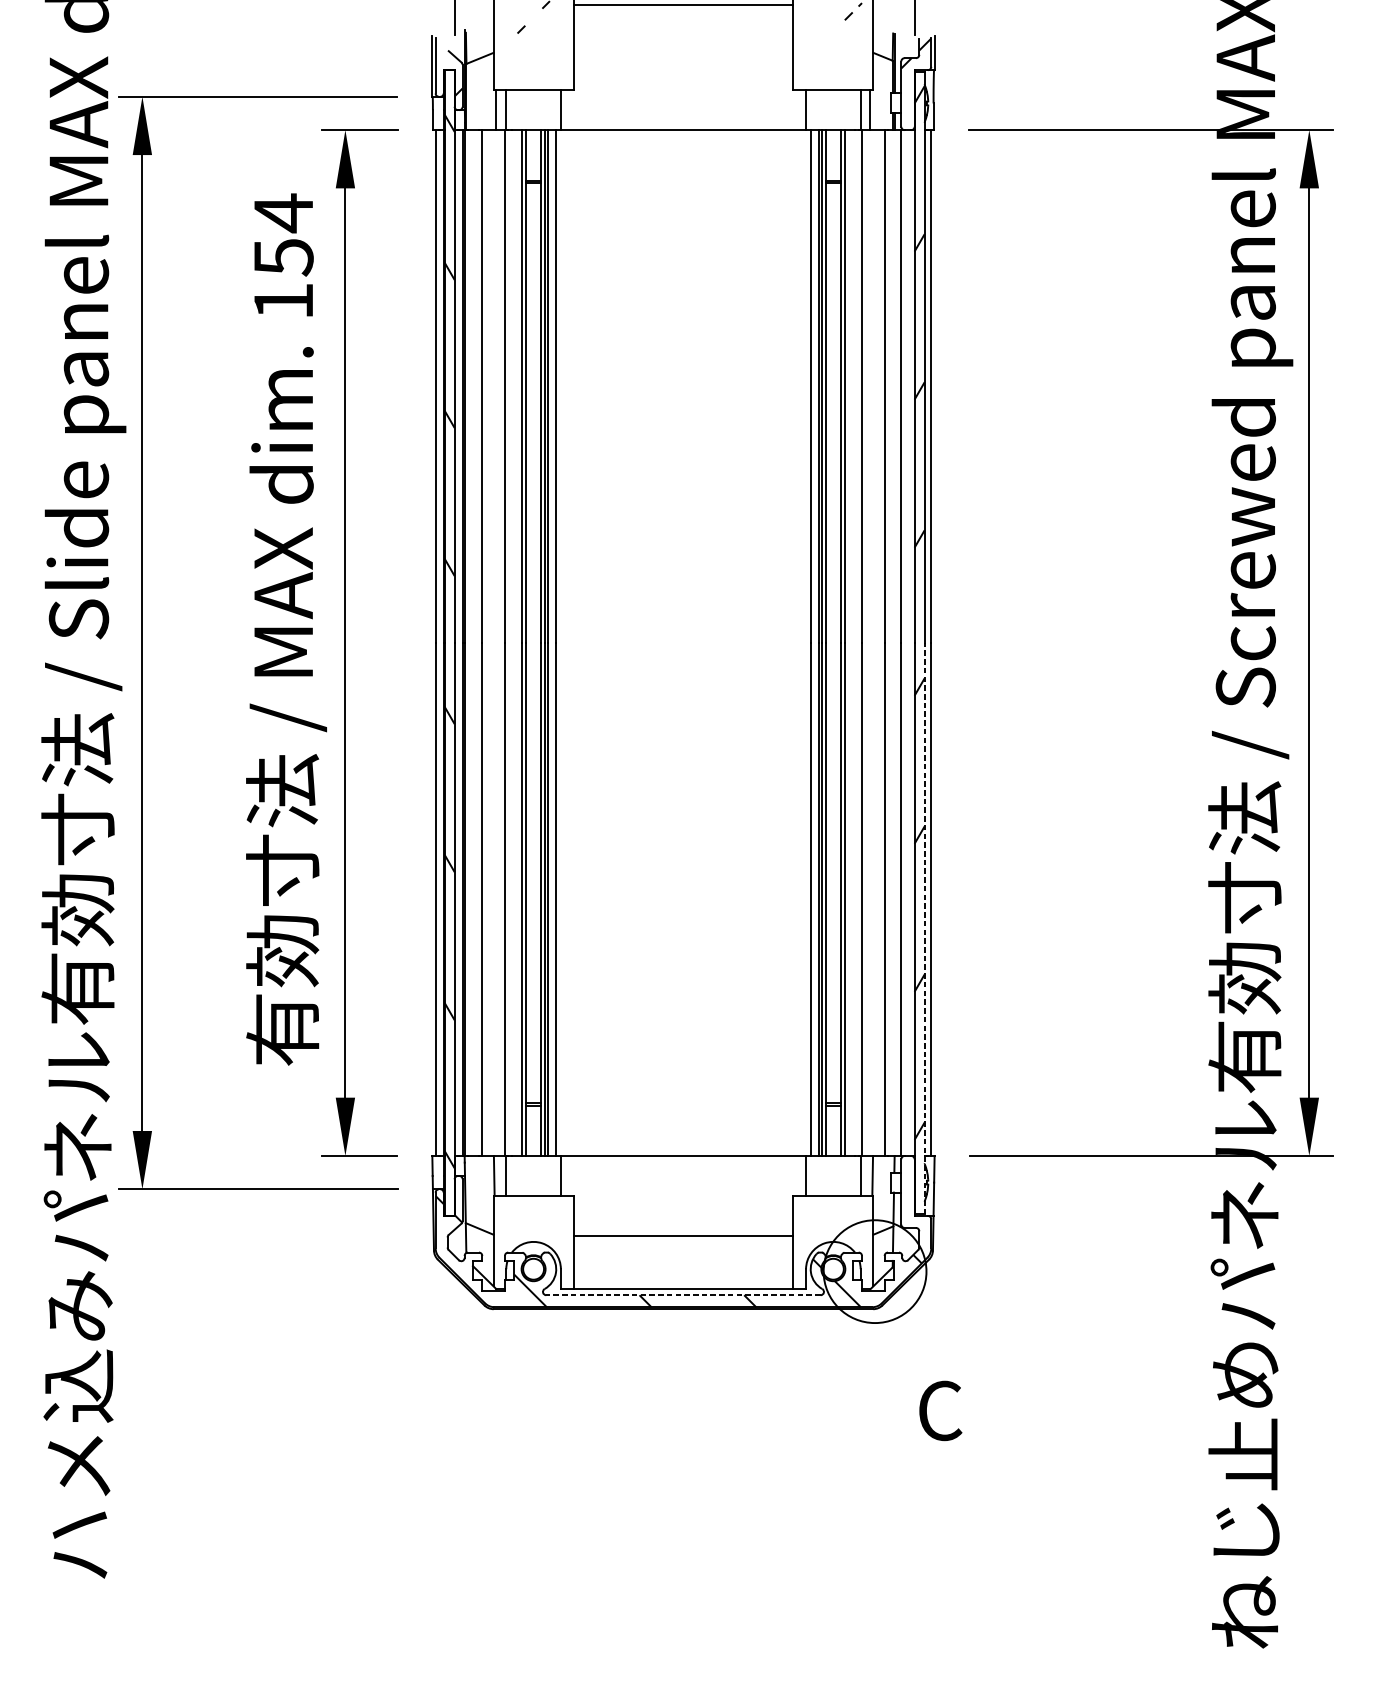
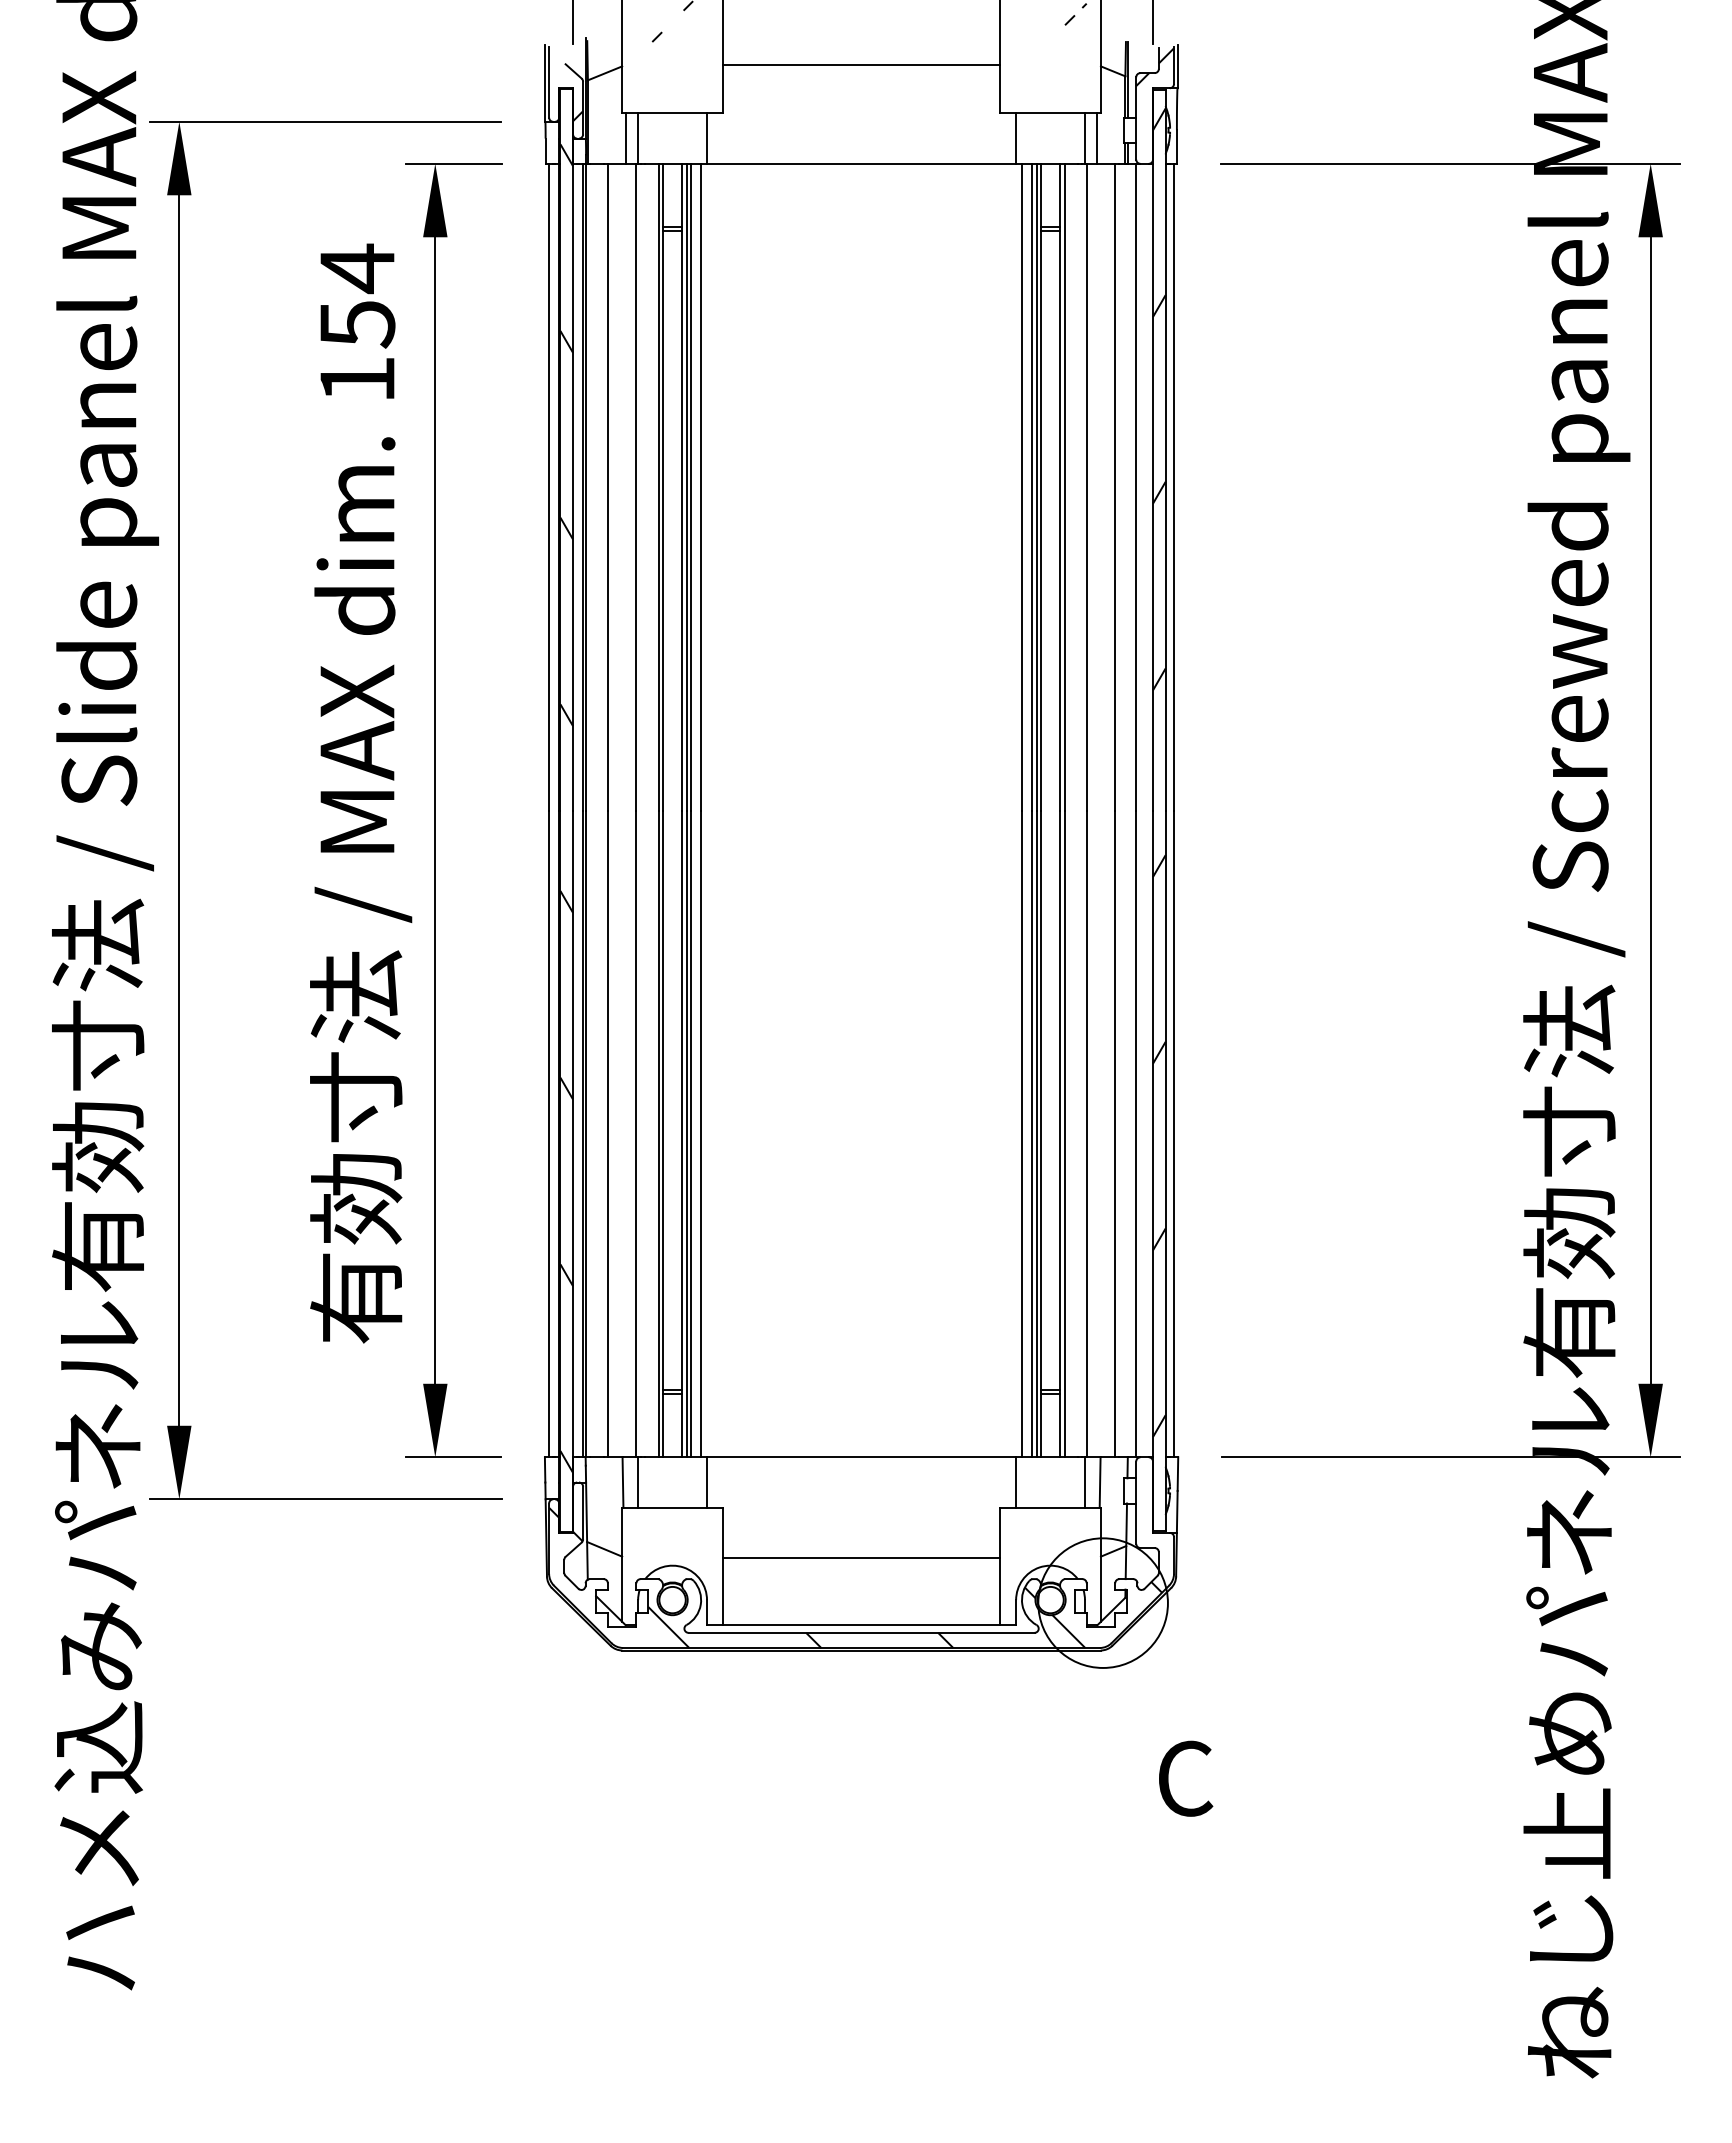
line: (683, 5) -> (861, 65), moved
line: (924, 928) -> (1165, 1170), dashed -> solid
line: (683, 1294) -> (861, 1632), dashed -> solid

